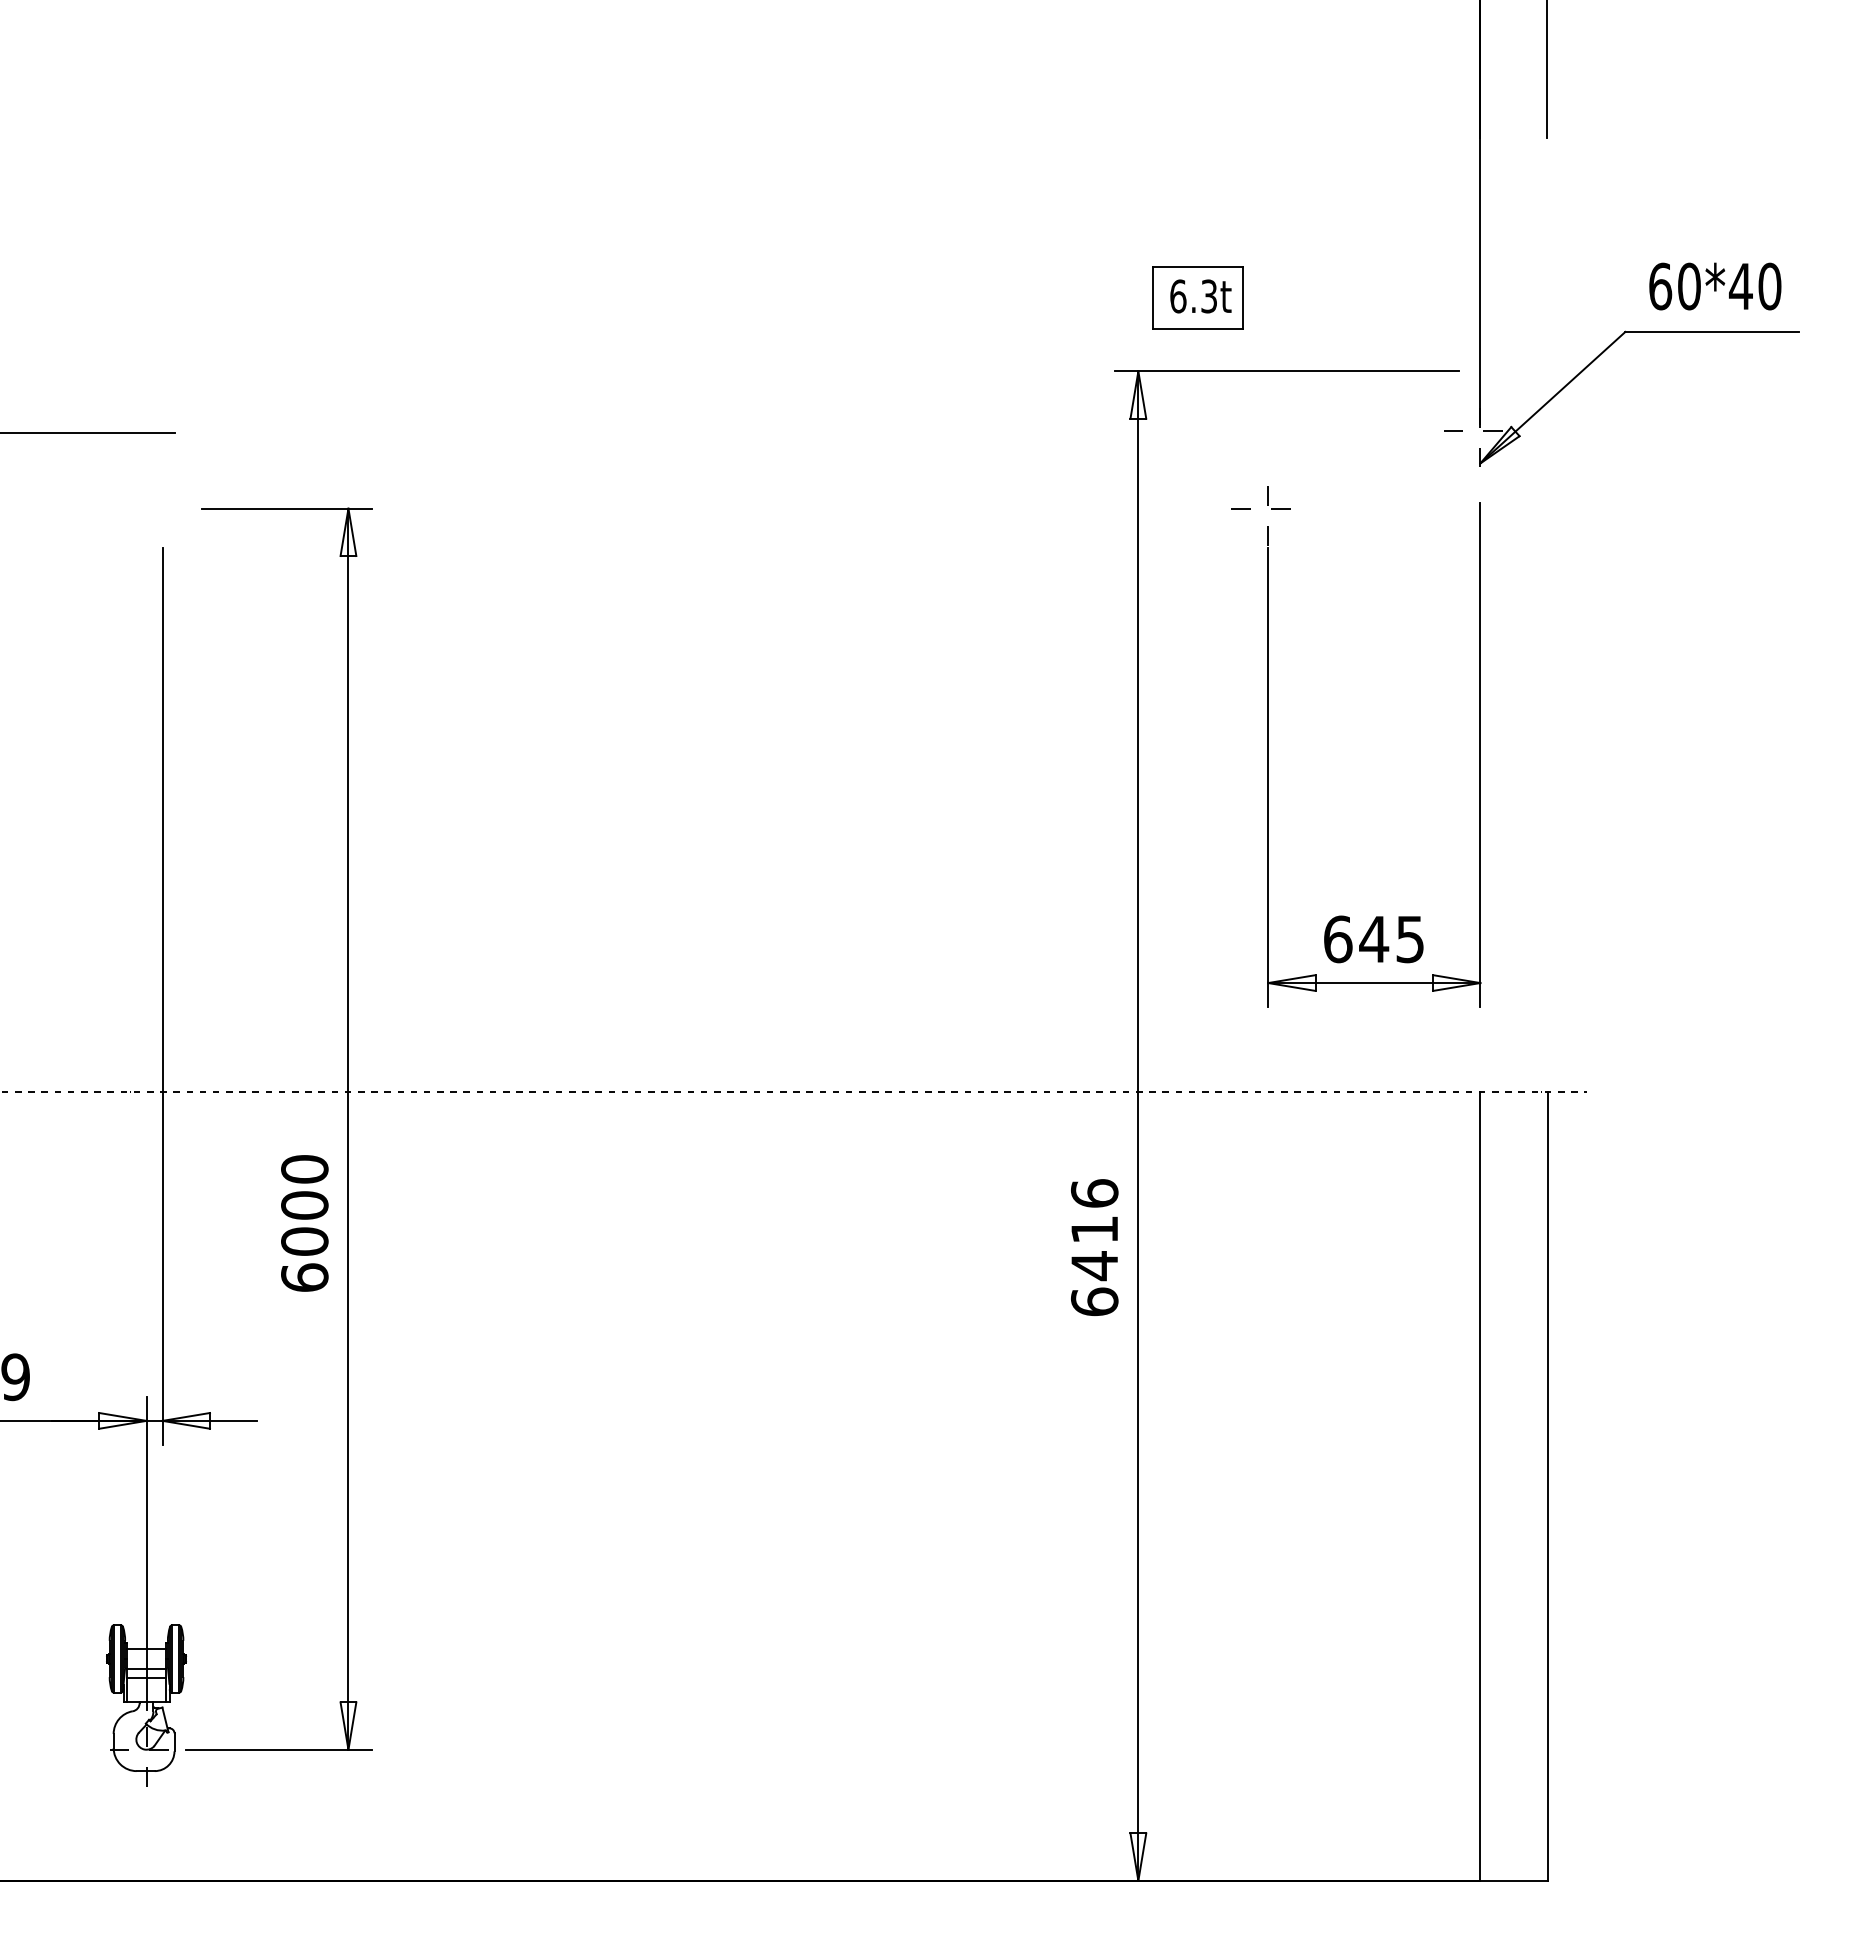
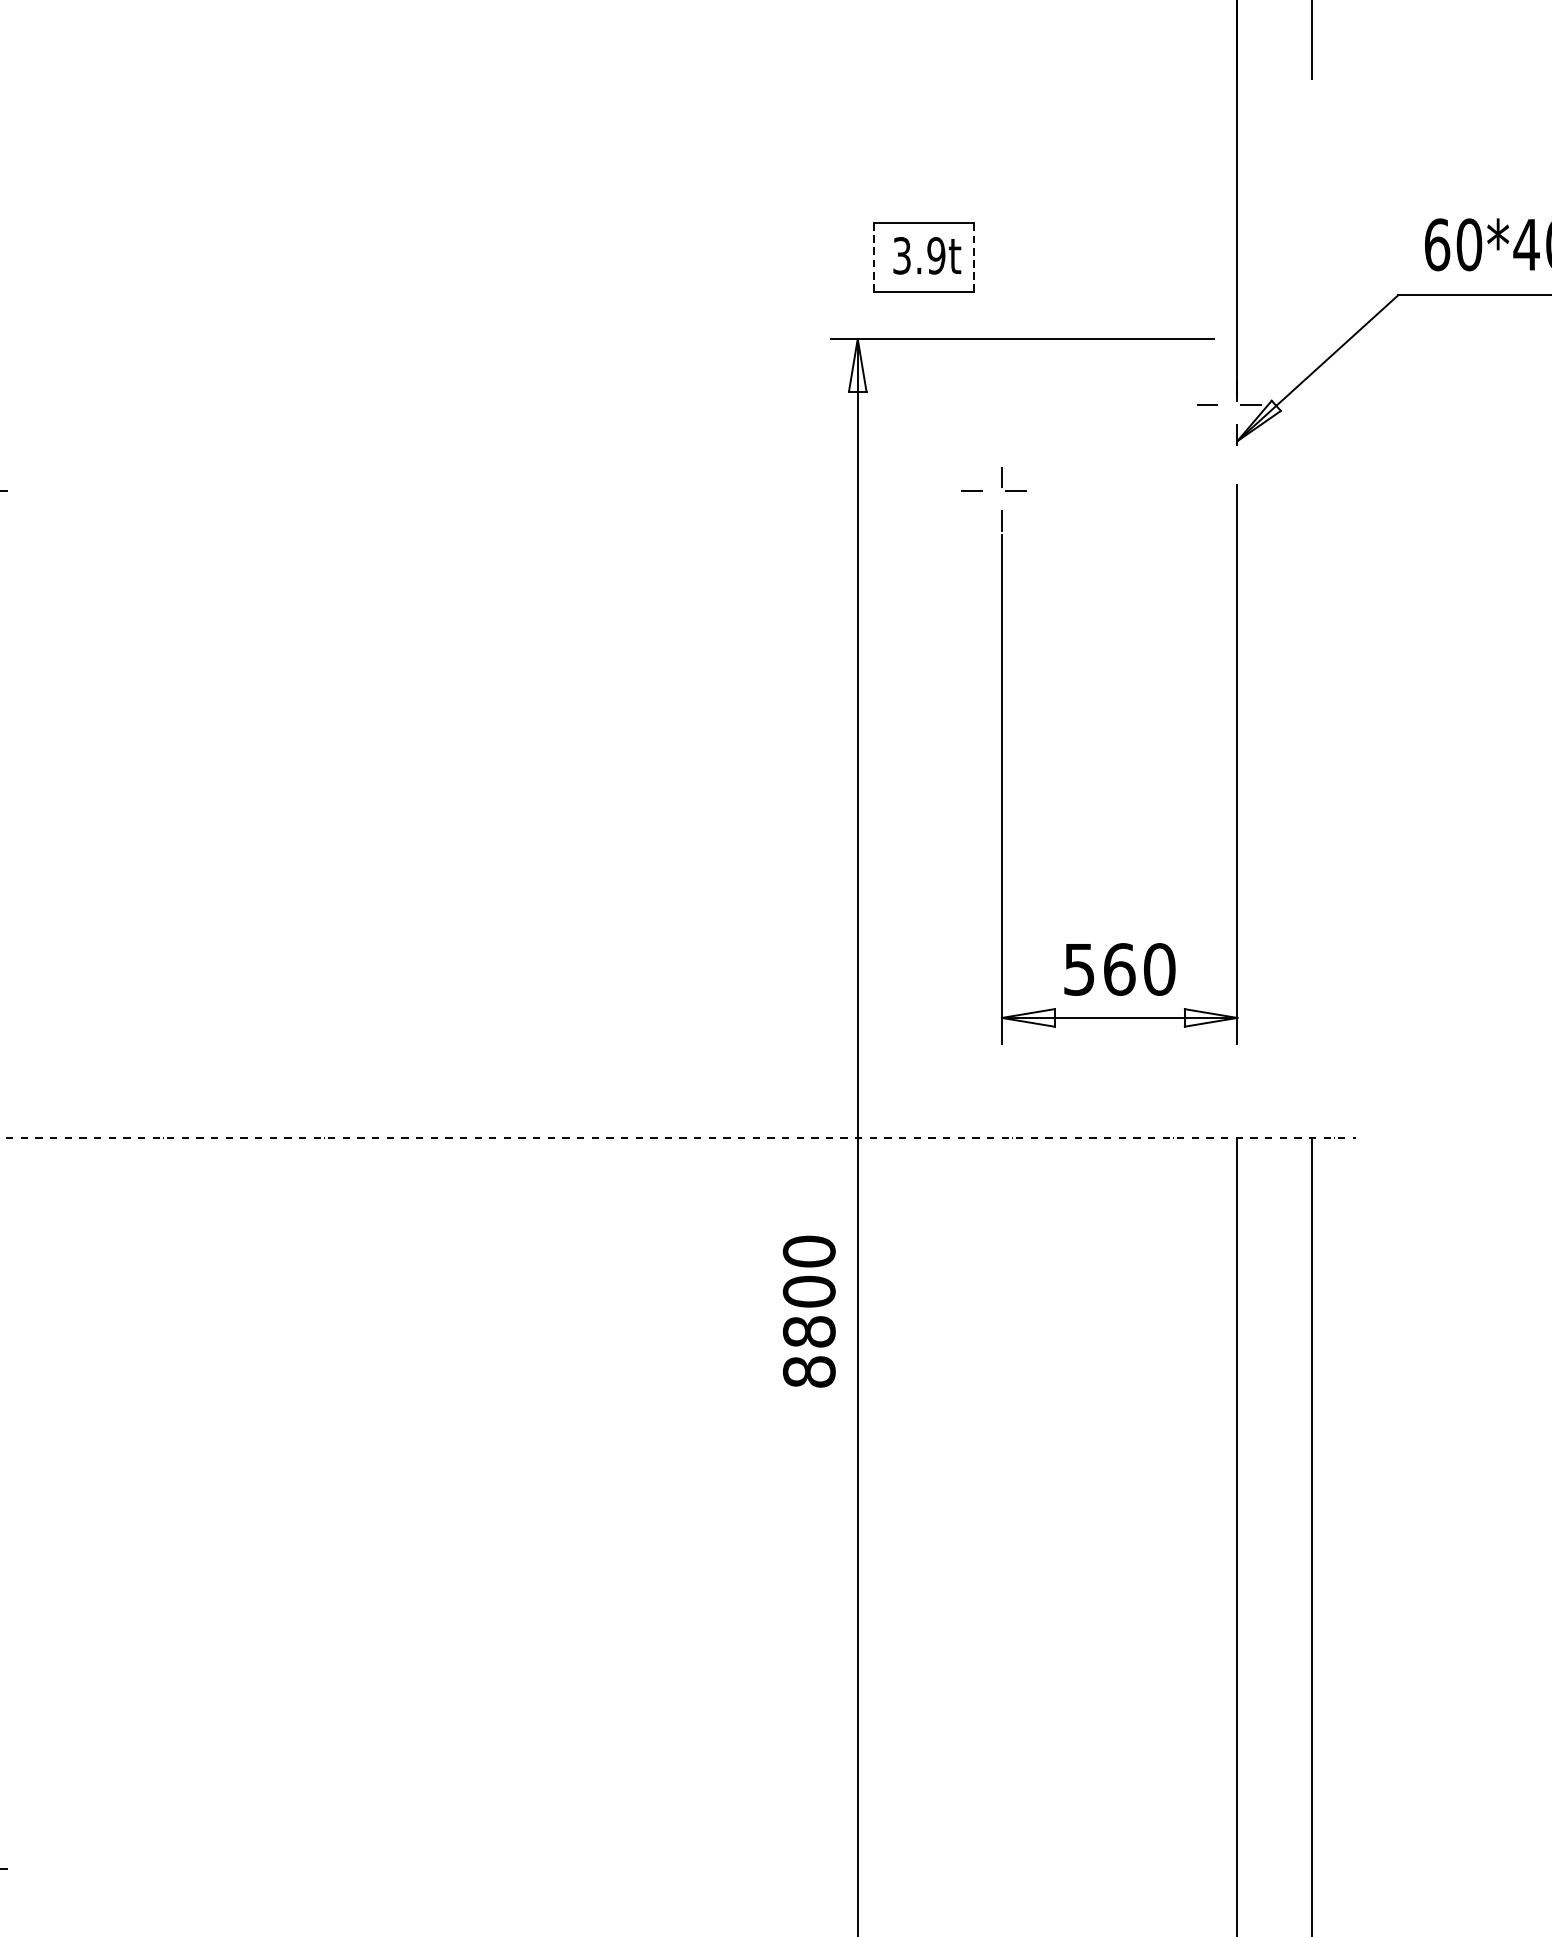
text: (1193, 296) -> (918, 255), 6.3t -> 3.9t
line: (1153, 298) -> (874, 258), solid -> dashed
line: (1242, 298) -> (973, 258), solid -> dashed
text: (1374, 939) -> (1119, 969), 645 -> 560
text: (1094, 1247) -> (809, 1311), 6416 -> 8800

